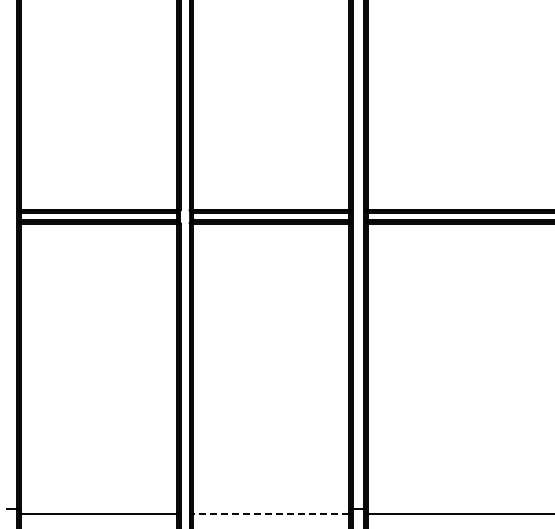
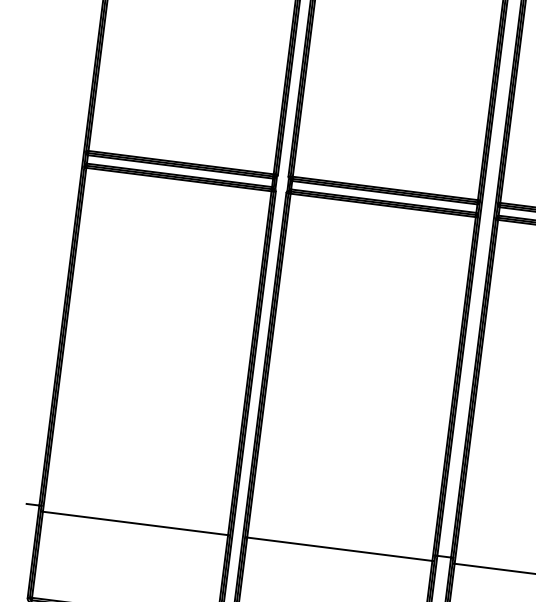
line: (270, 513) -> (339, 548), dashed -> solid

